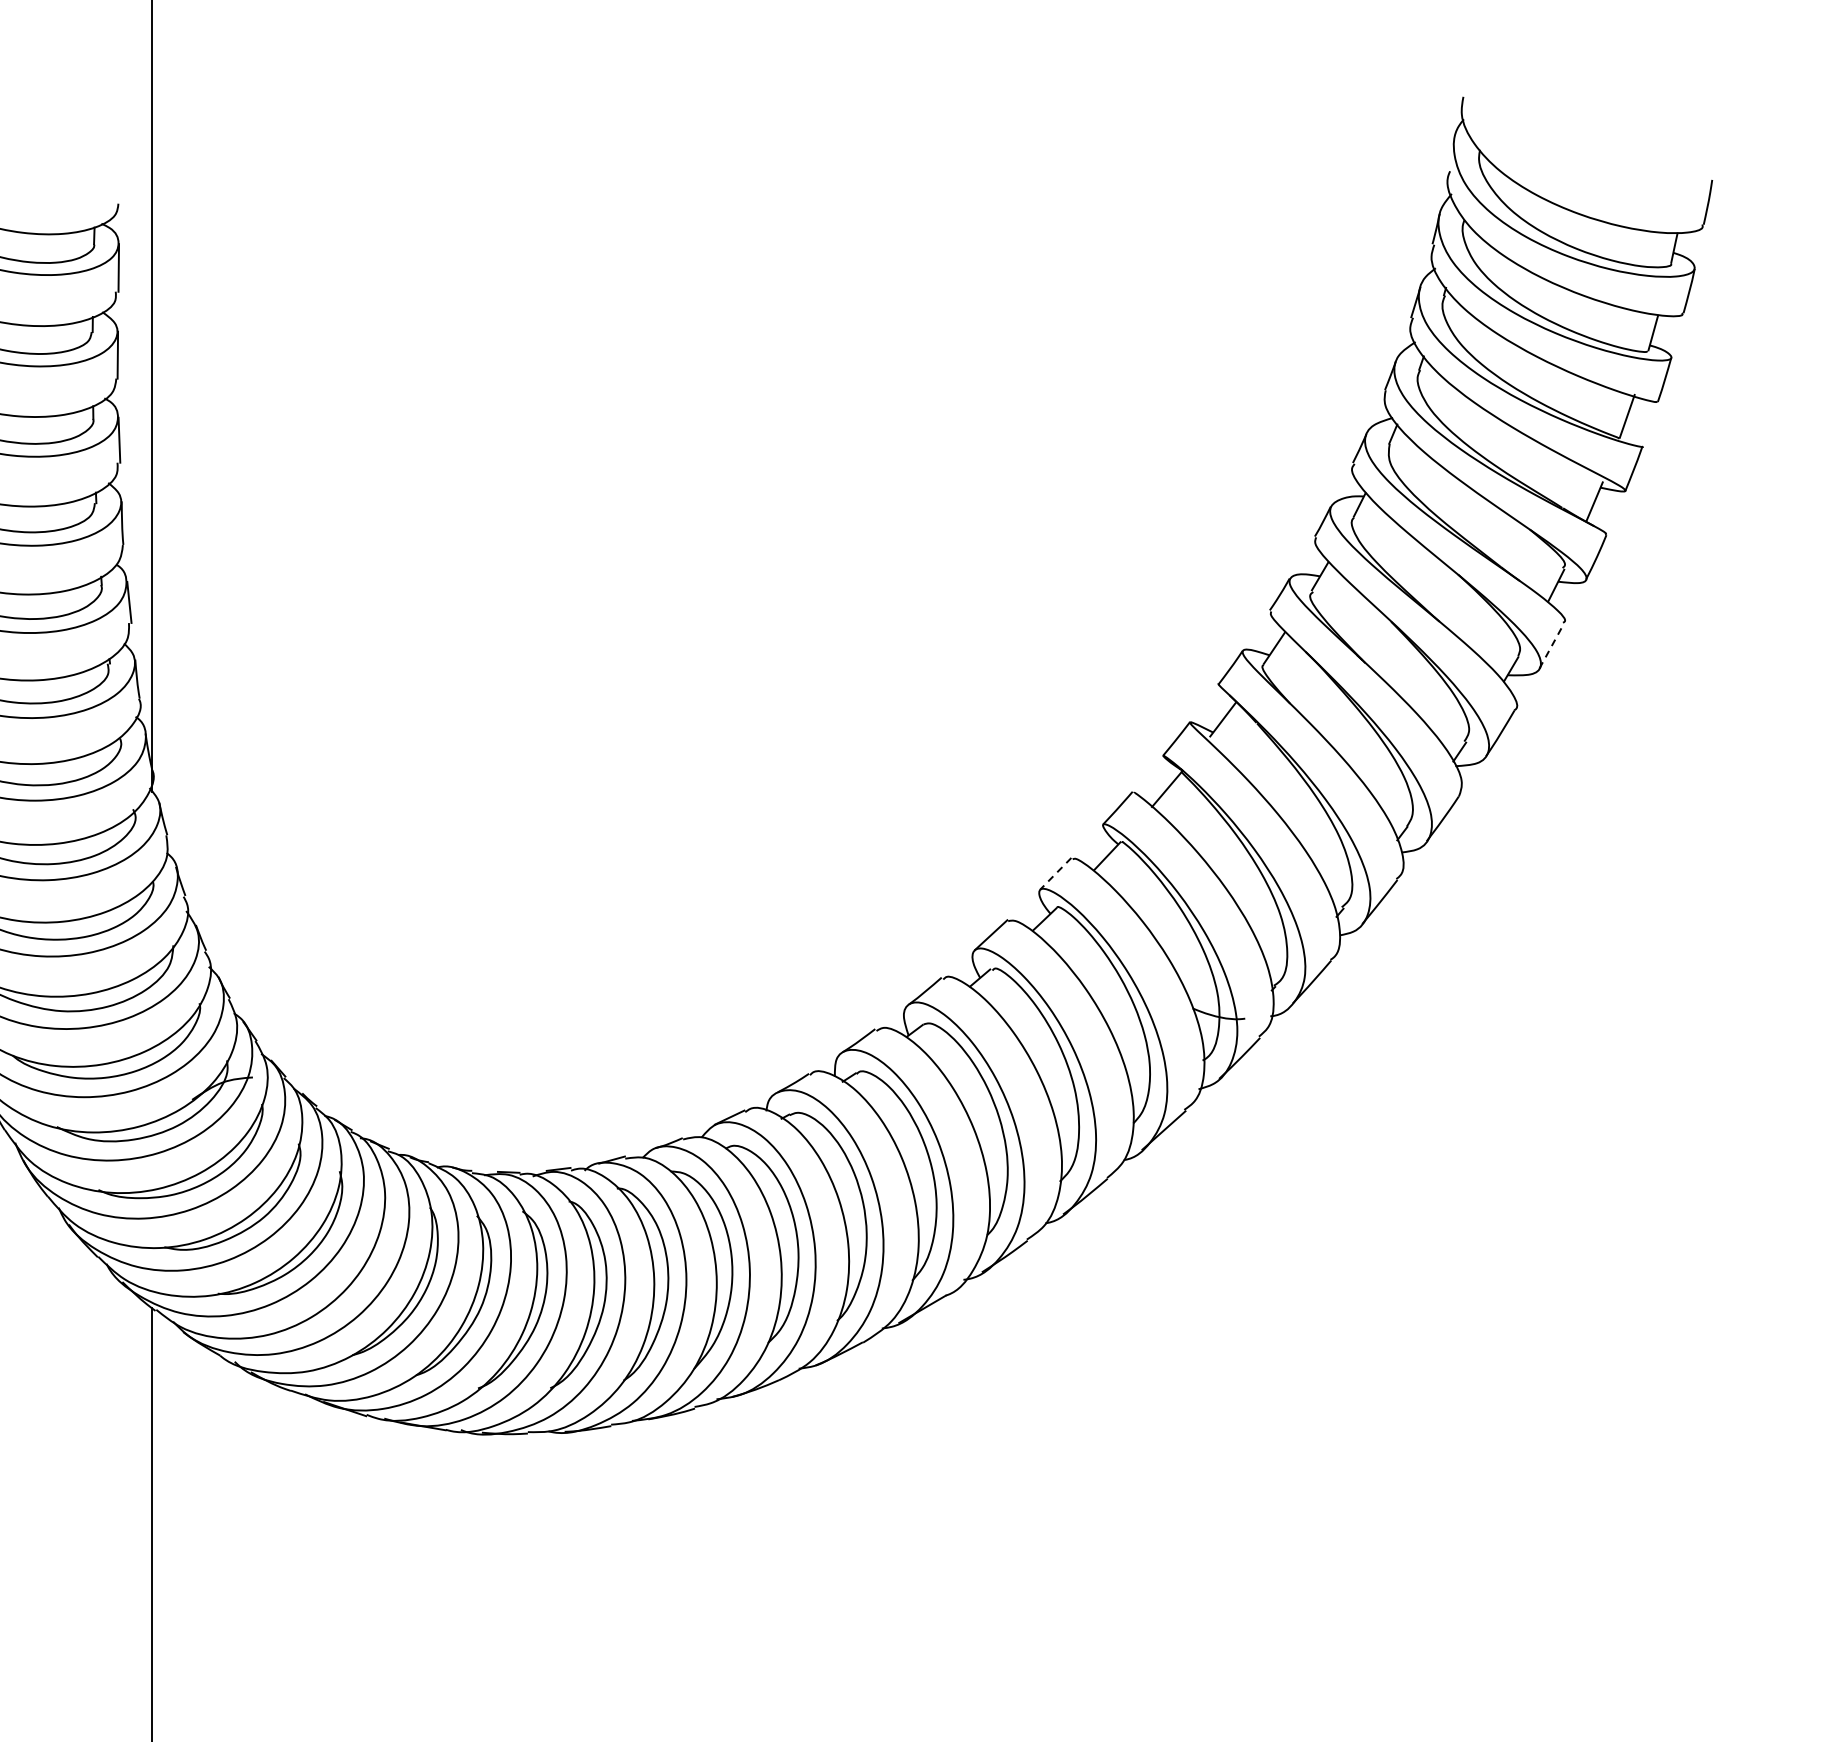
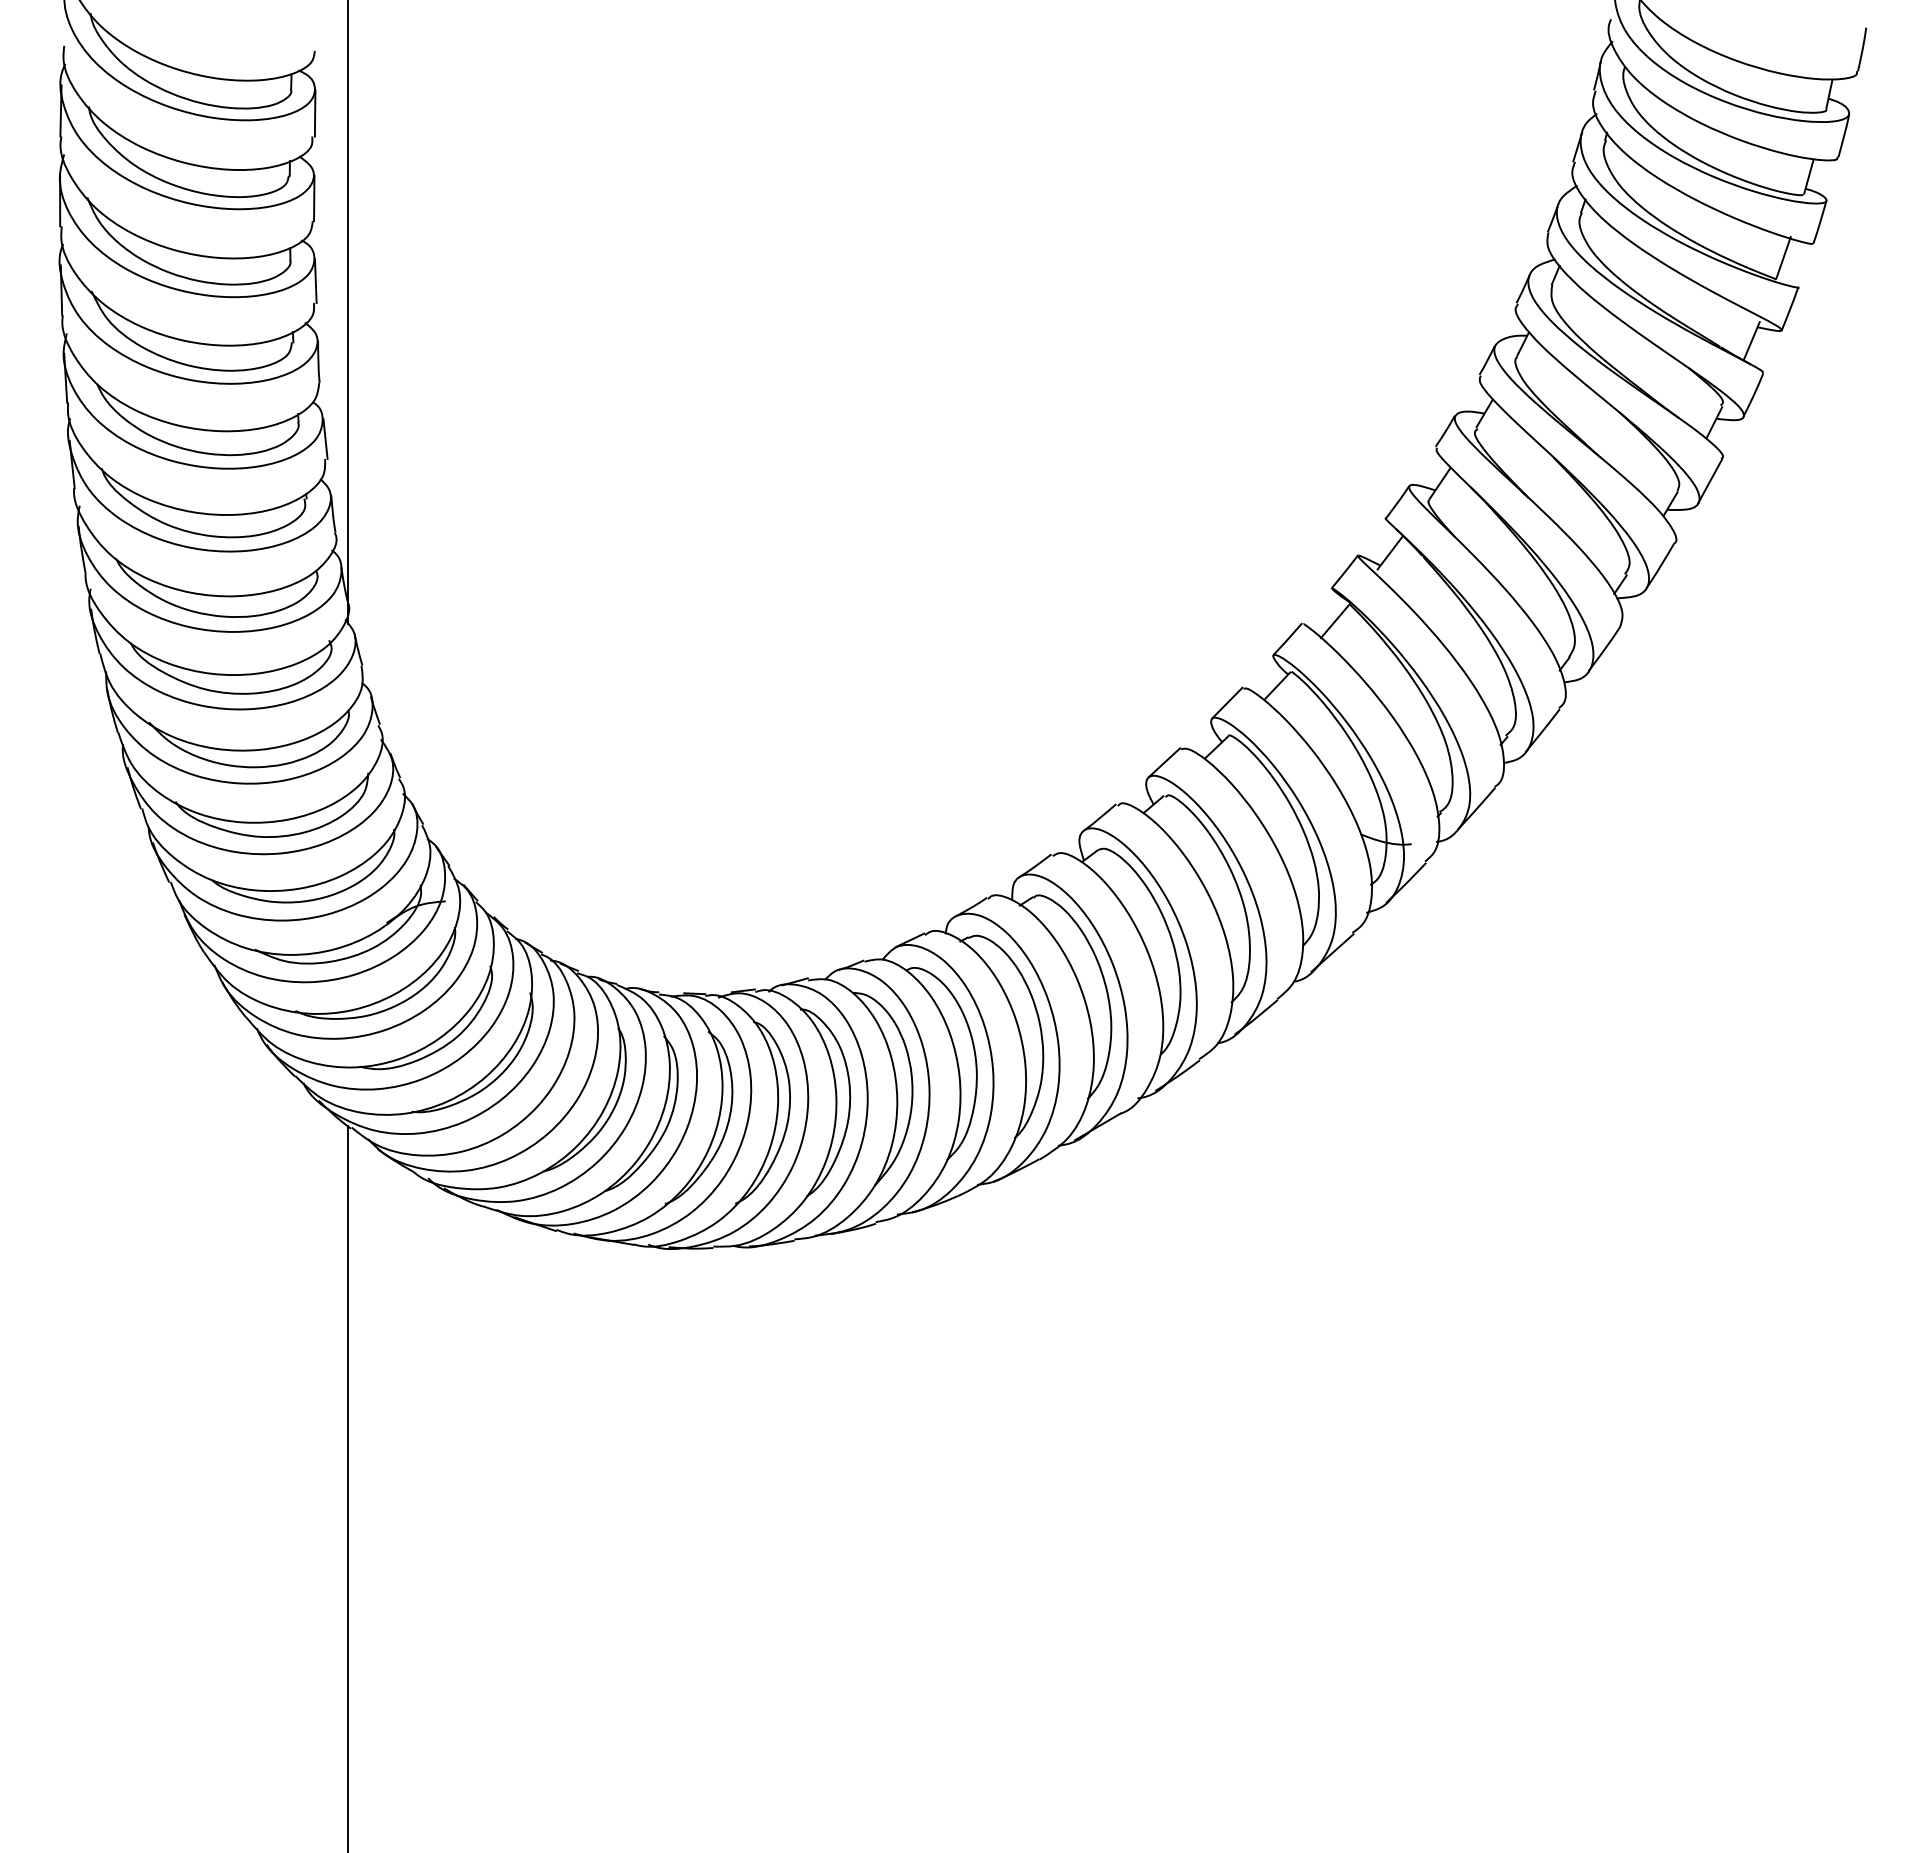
line: (1552, 645) -> (1710, 480), dashed -> solid
line: (1056, 874) -> (1227, 703), dashed -> solid

